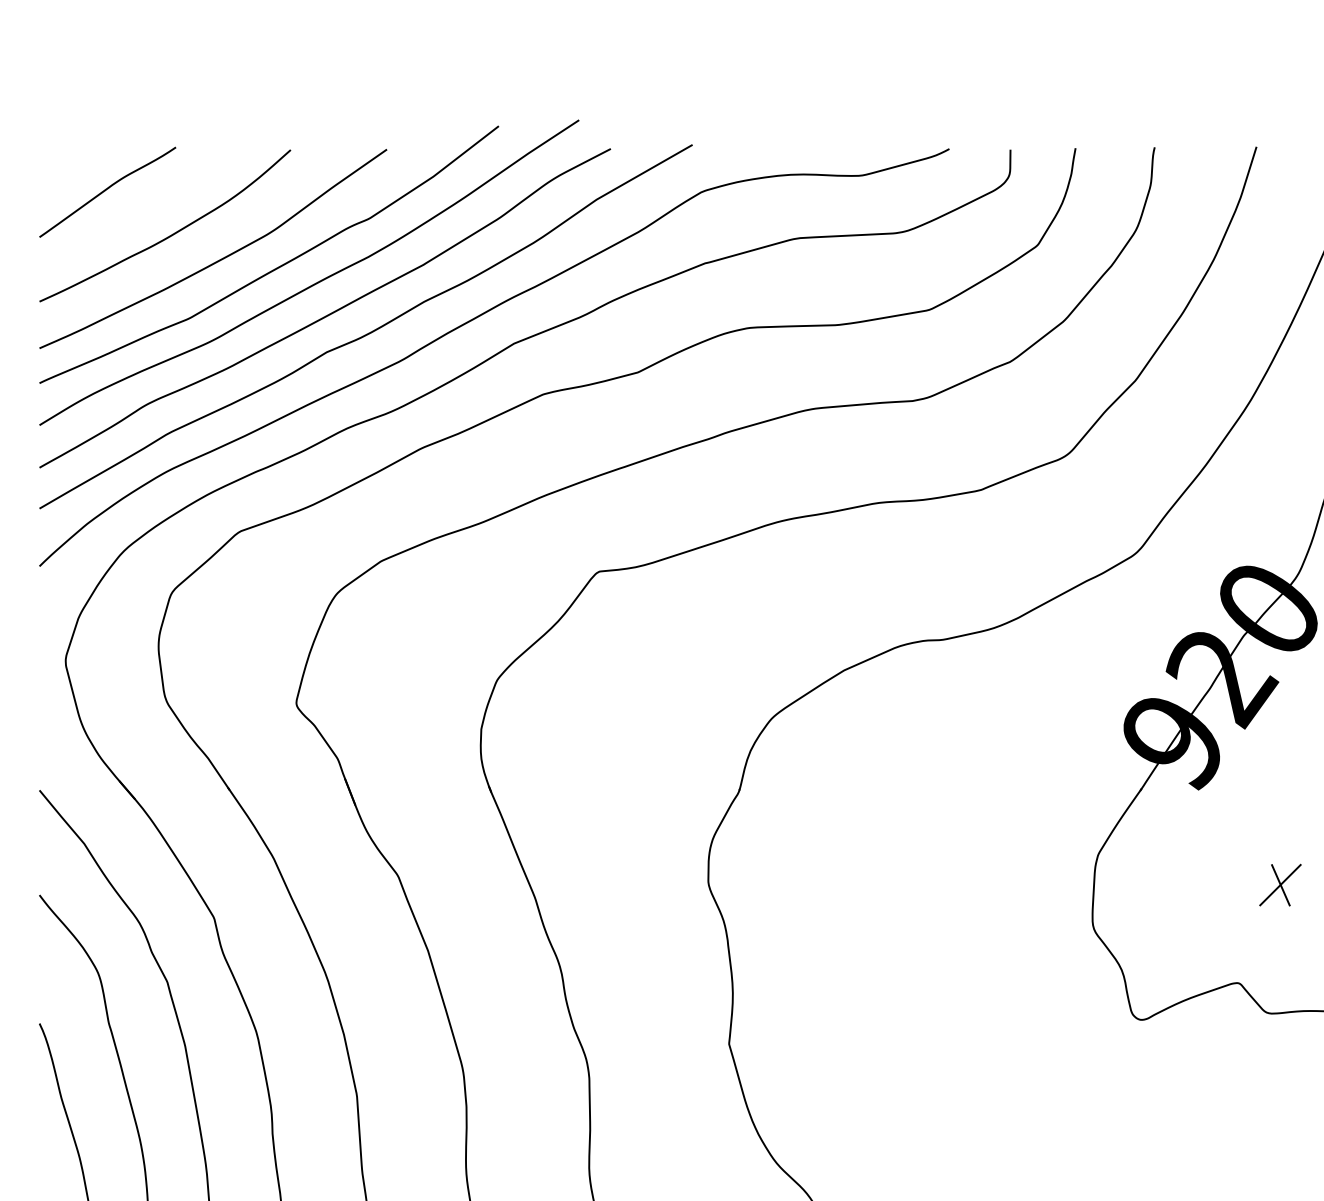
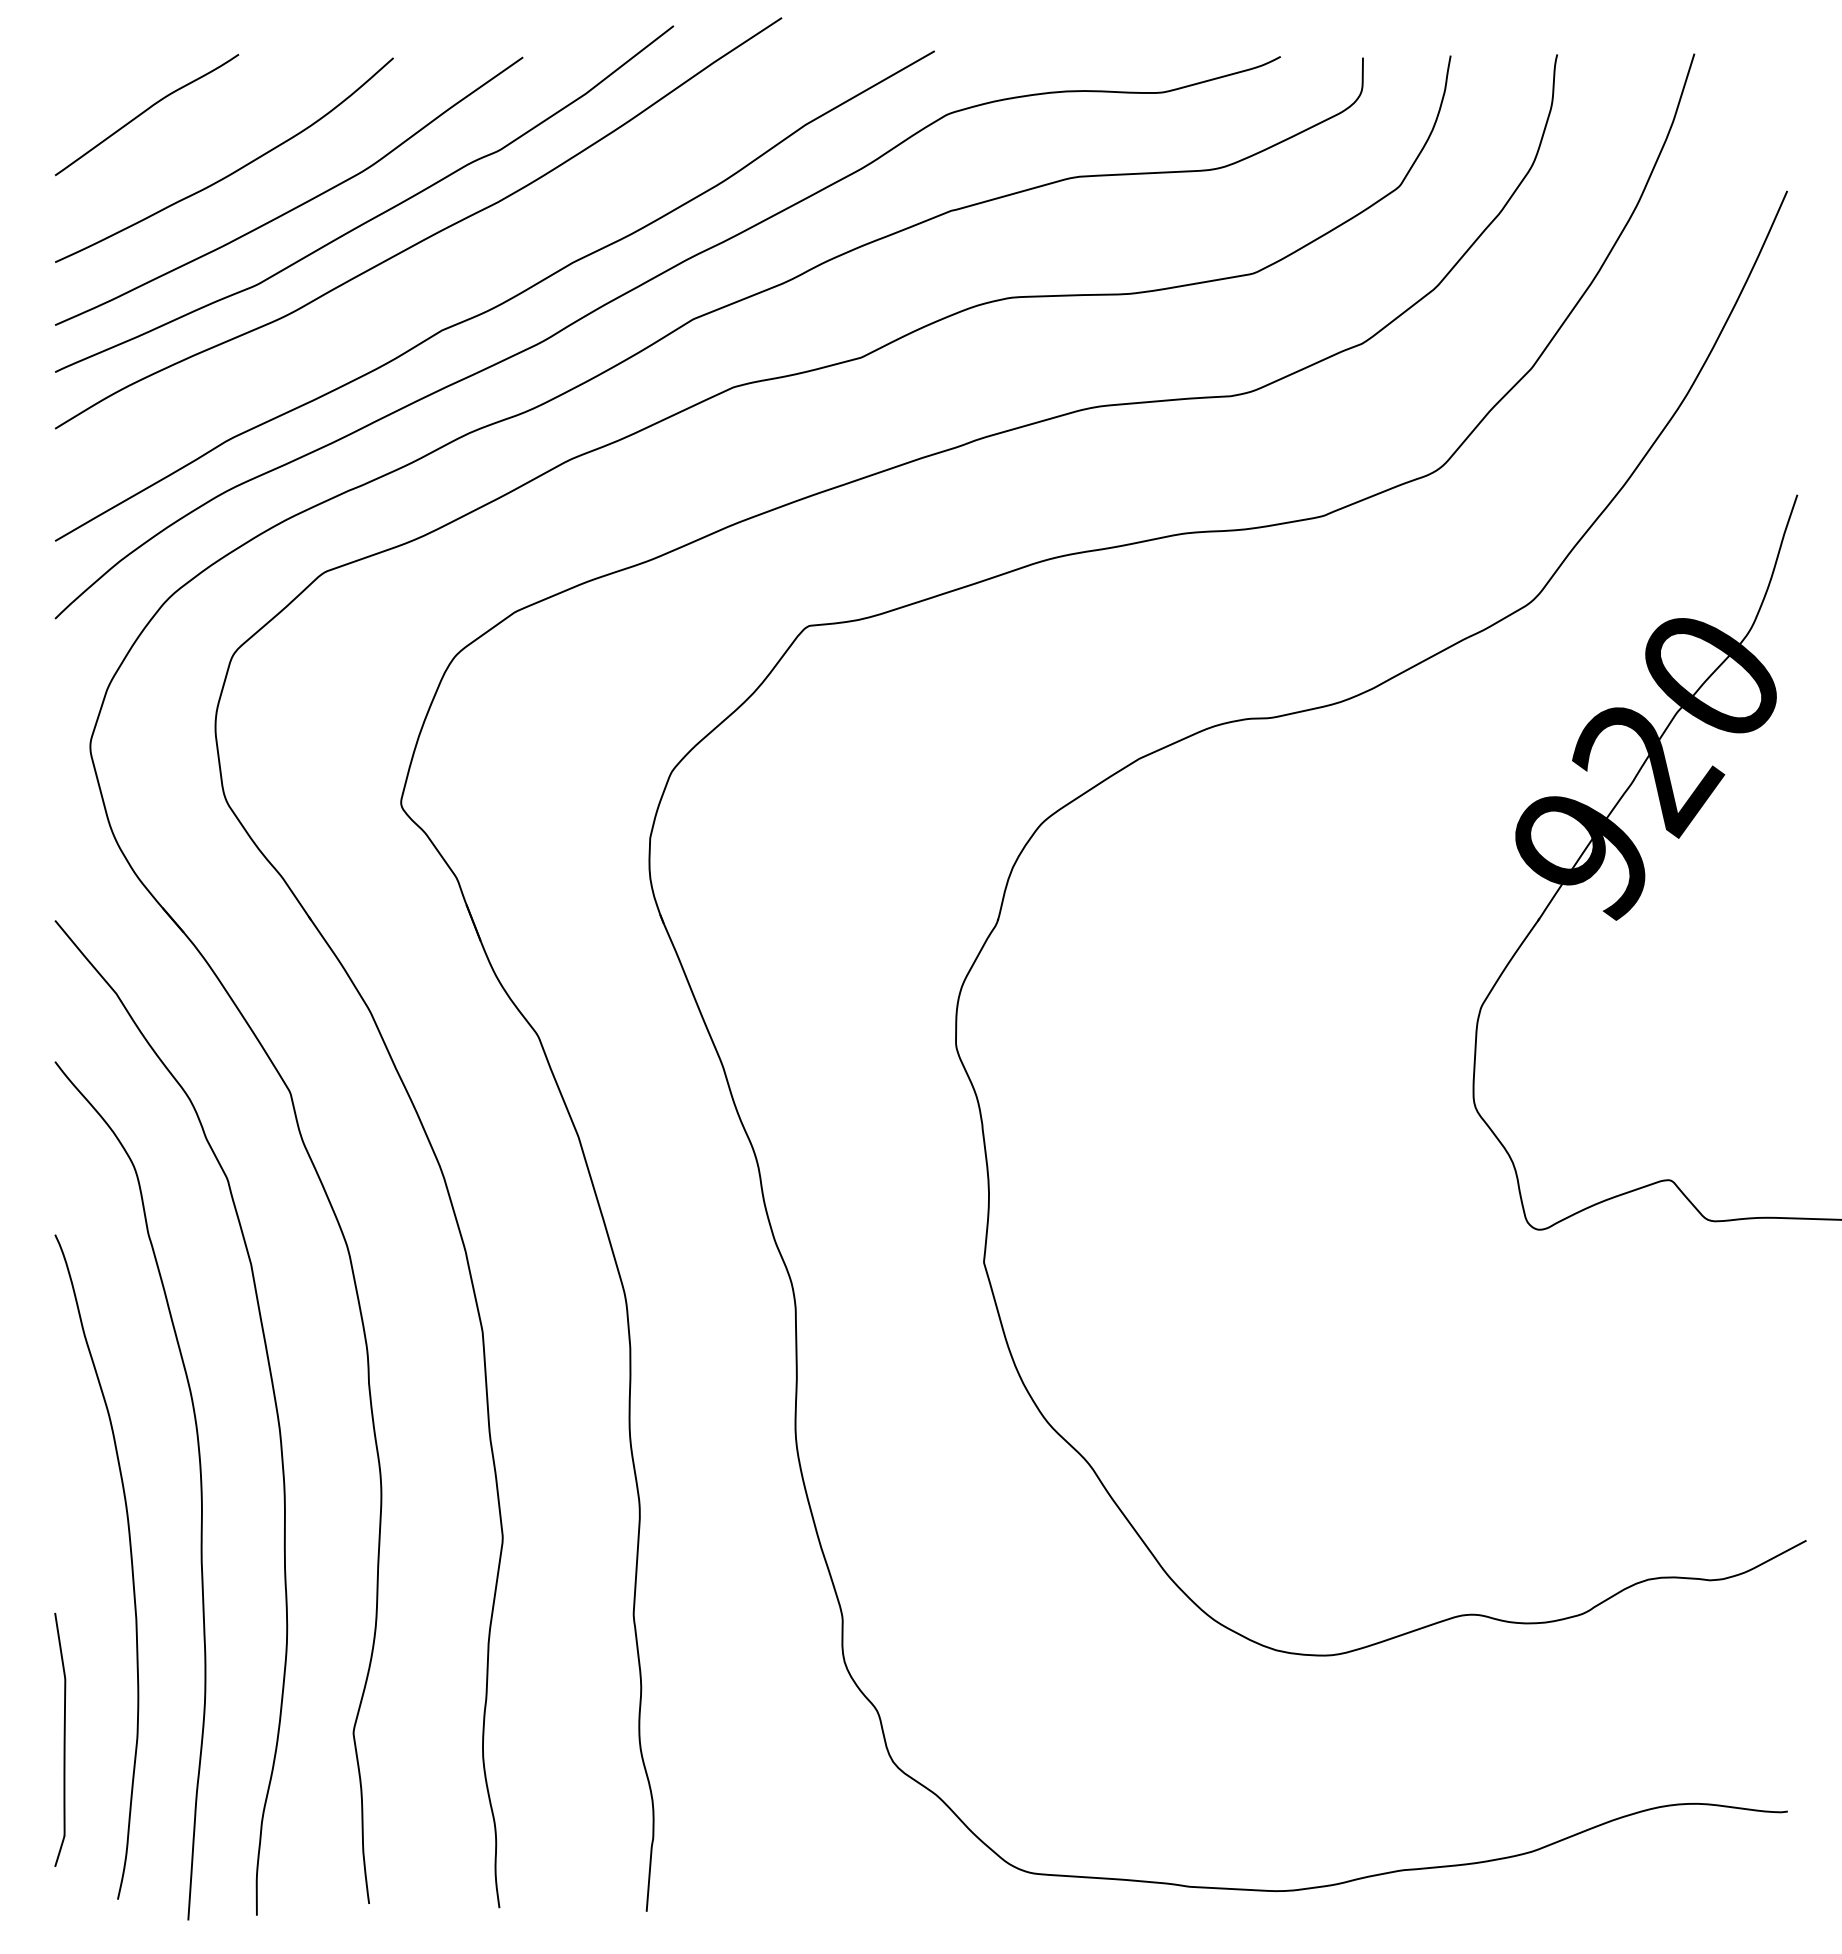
curve: (327, 314) -> (443, 279), removed
part: (1280, 885) -> (1726, 1048), removed

